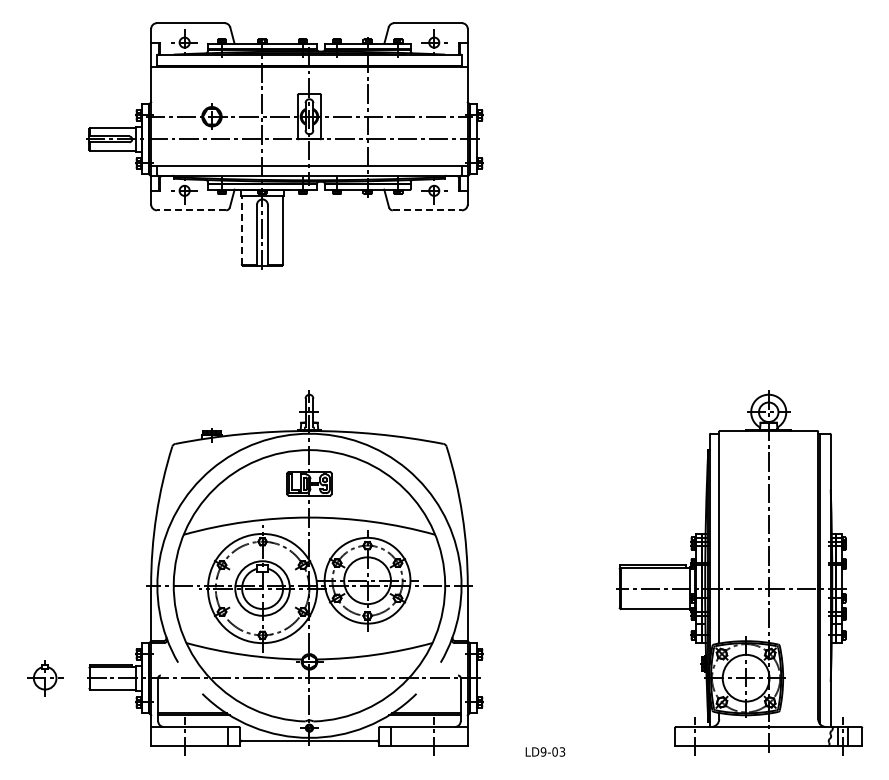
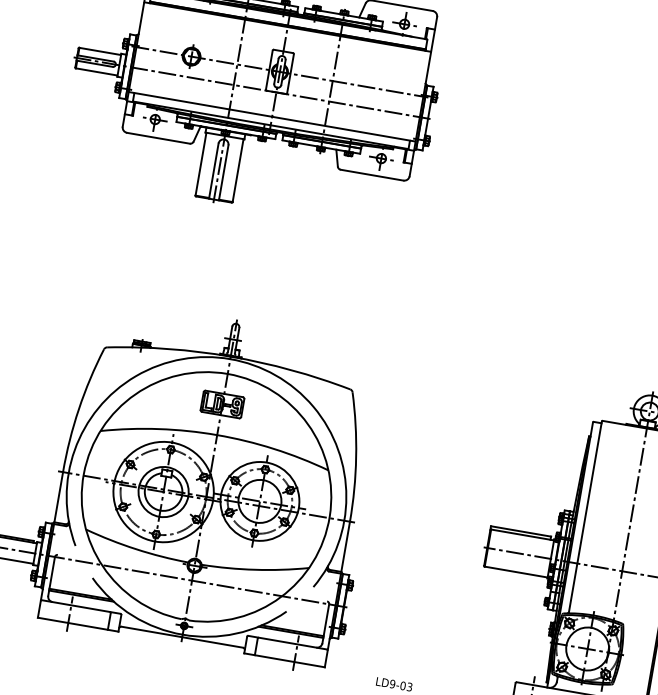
line: (191, 210) -> (158, 138), dashed -> solid
line: (427, 210) -> (372, 175), dashed -> solid
line: (241, 230) -> (200, 164), dashed -> solid

